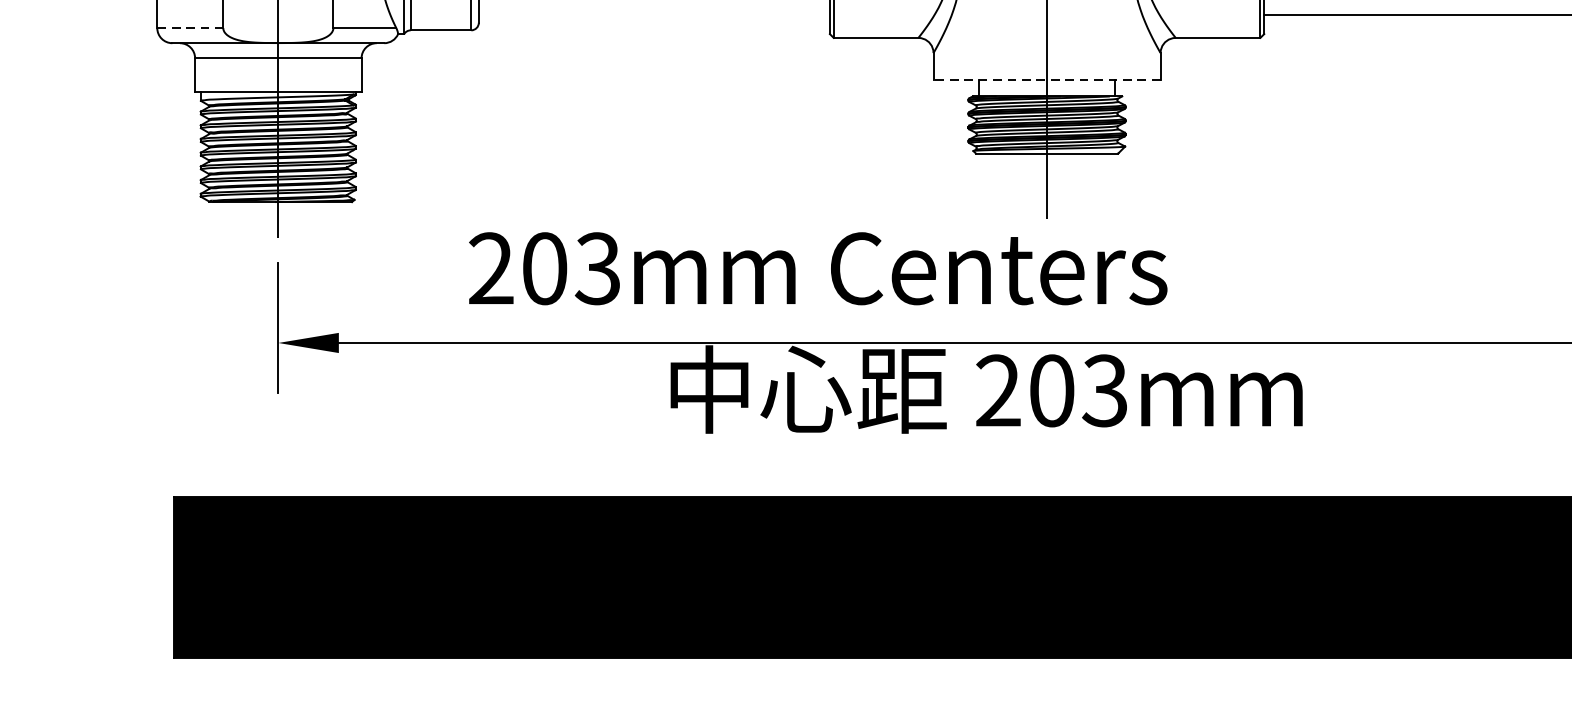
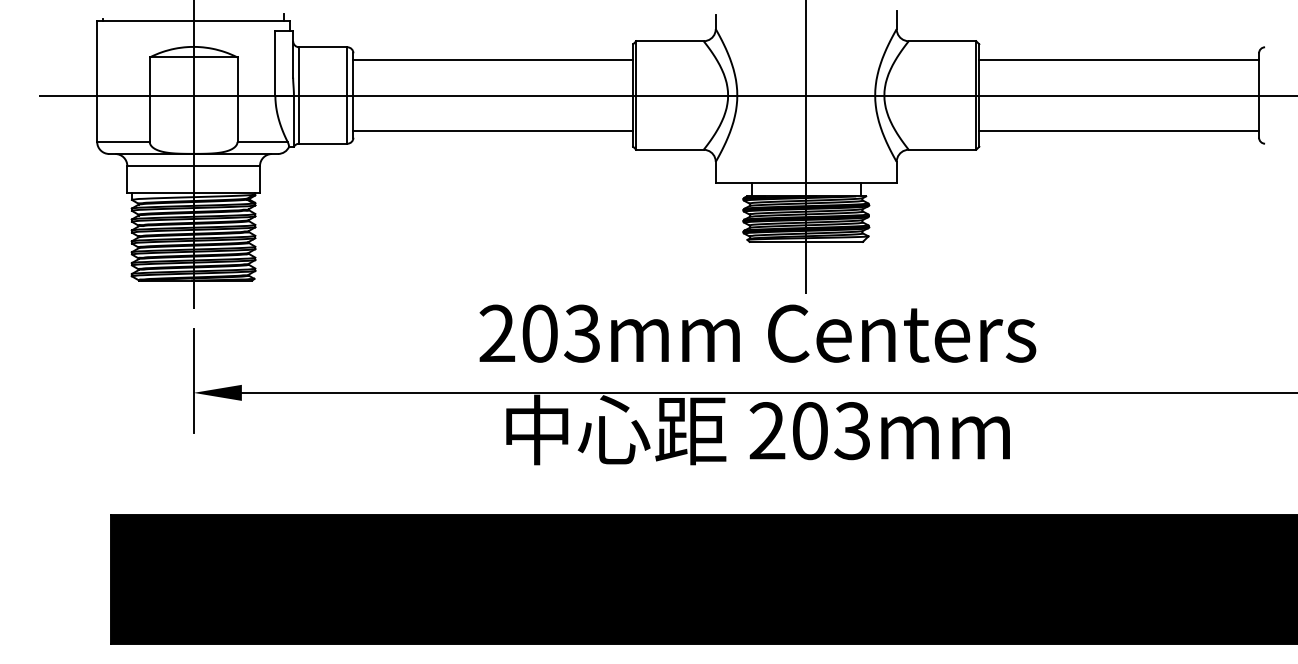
line: (654, 14) -> (493, 131), added
line: (190, 27) -> (123, 141), dashed -> solid
line: (1046, 80) -> (805, 183), dashed -> solid
text: (817, 268) -> (757, 333), moved

